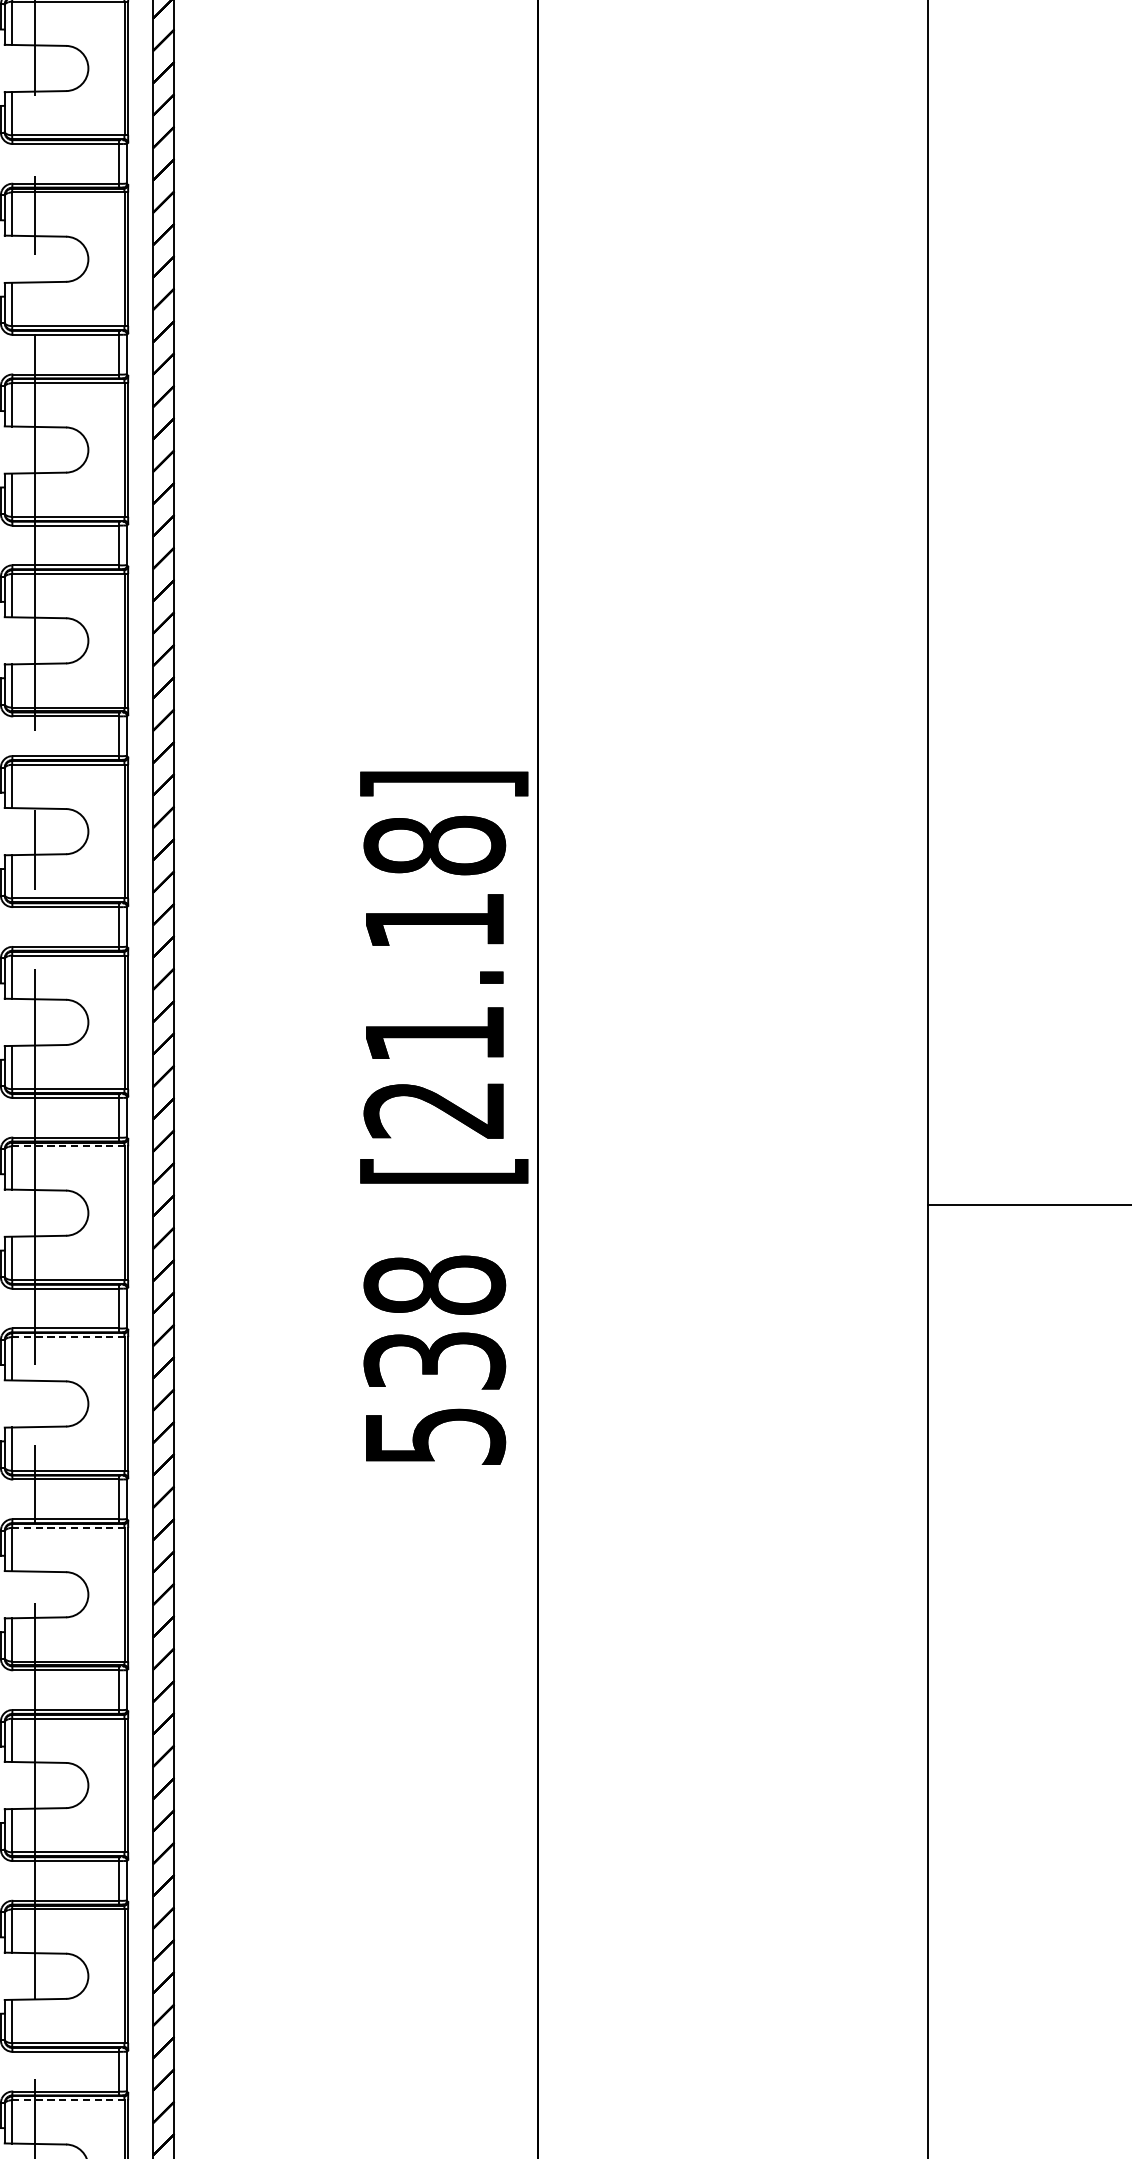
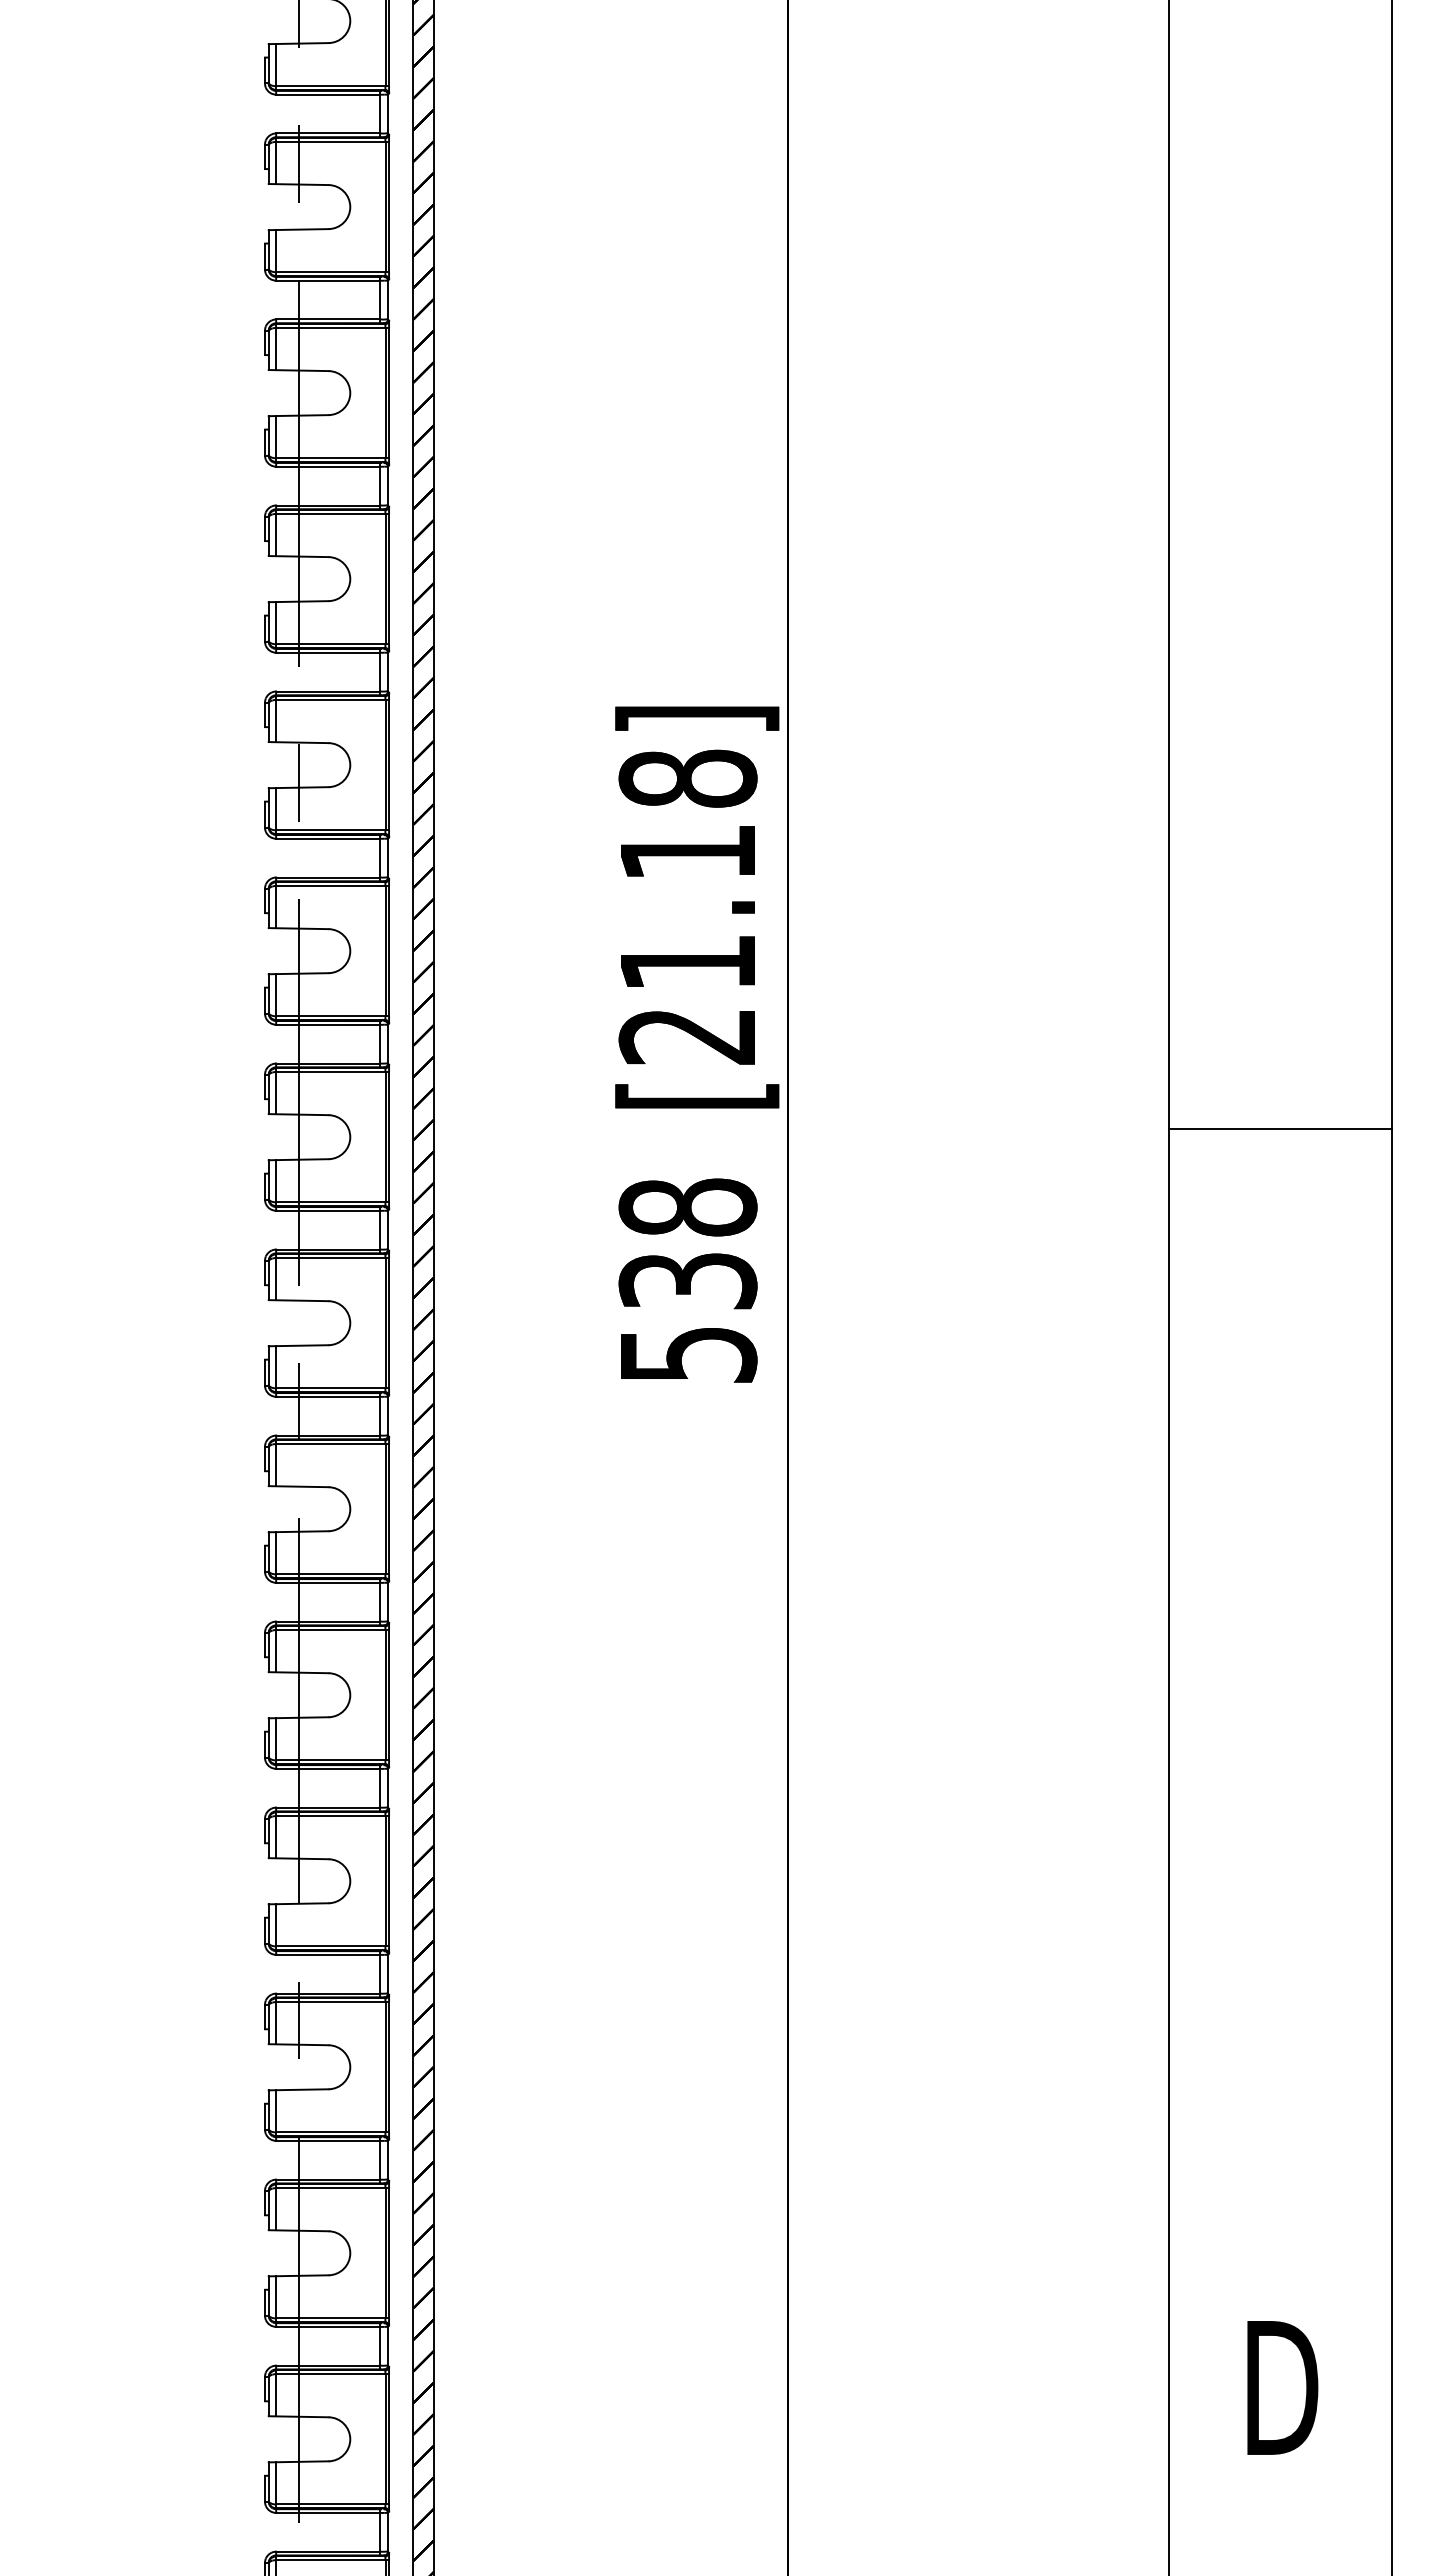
line: (70, 1146) -> (332, 1072), dashed -> solid
line: (70, 1337) -> (332, 1258), dashed -> solid
line: (70, 1528) -> (332, 1444), dashed -> solid
line: (70, 2100) -> (332, 2002), dashed -> solid

